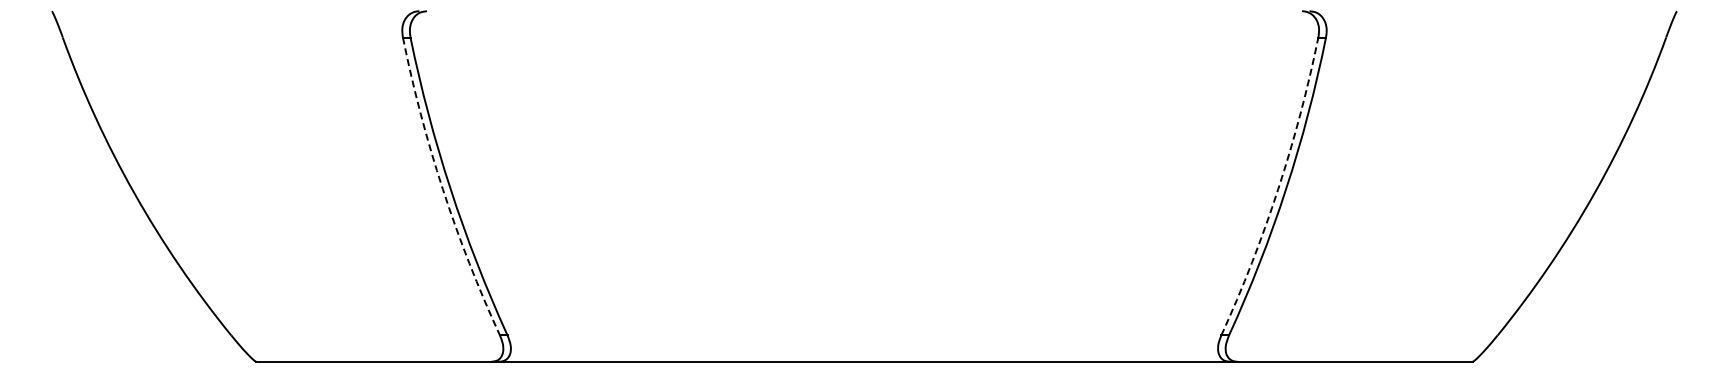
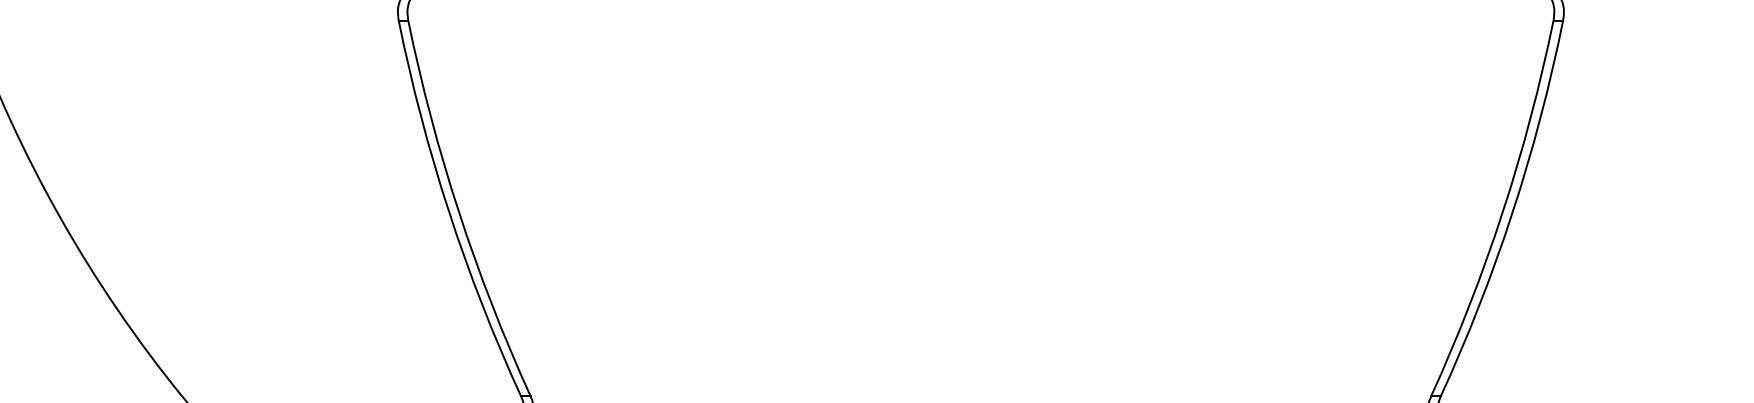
arc: (442, 189) -> (448, 212), dashed -> solid
arc: (1278, 189) -> (1503, 212), dashed -> solid

